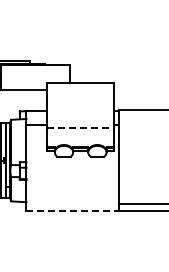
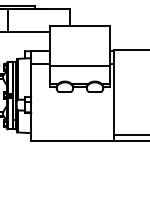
line: (80, 127) -> (79, 65), dashed -> solid
line: (73, 210) -> (73, 140), dashed -> solid

